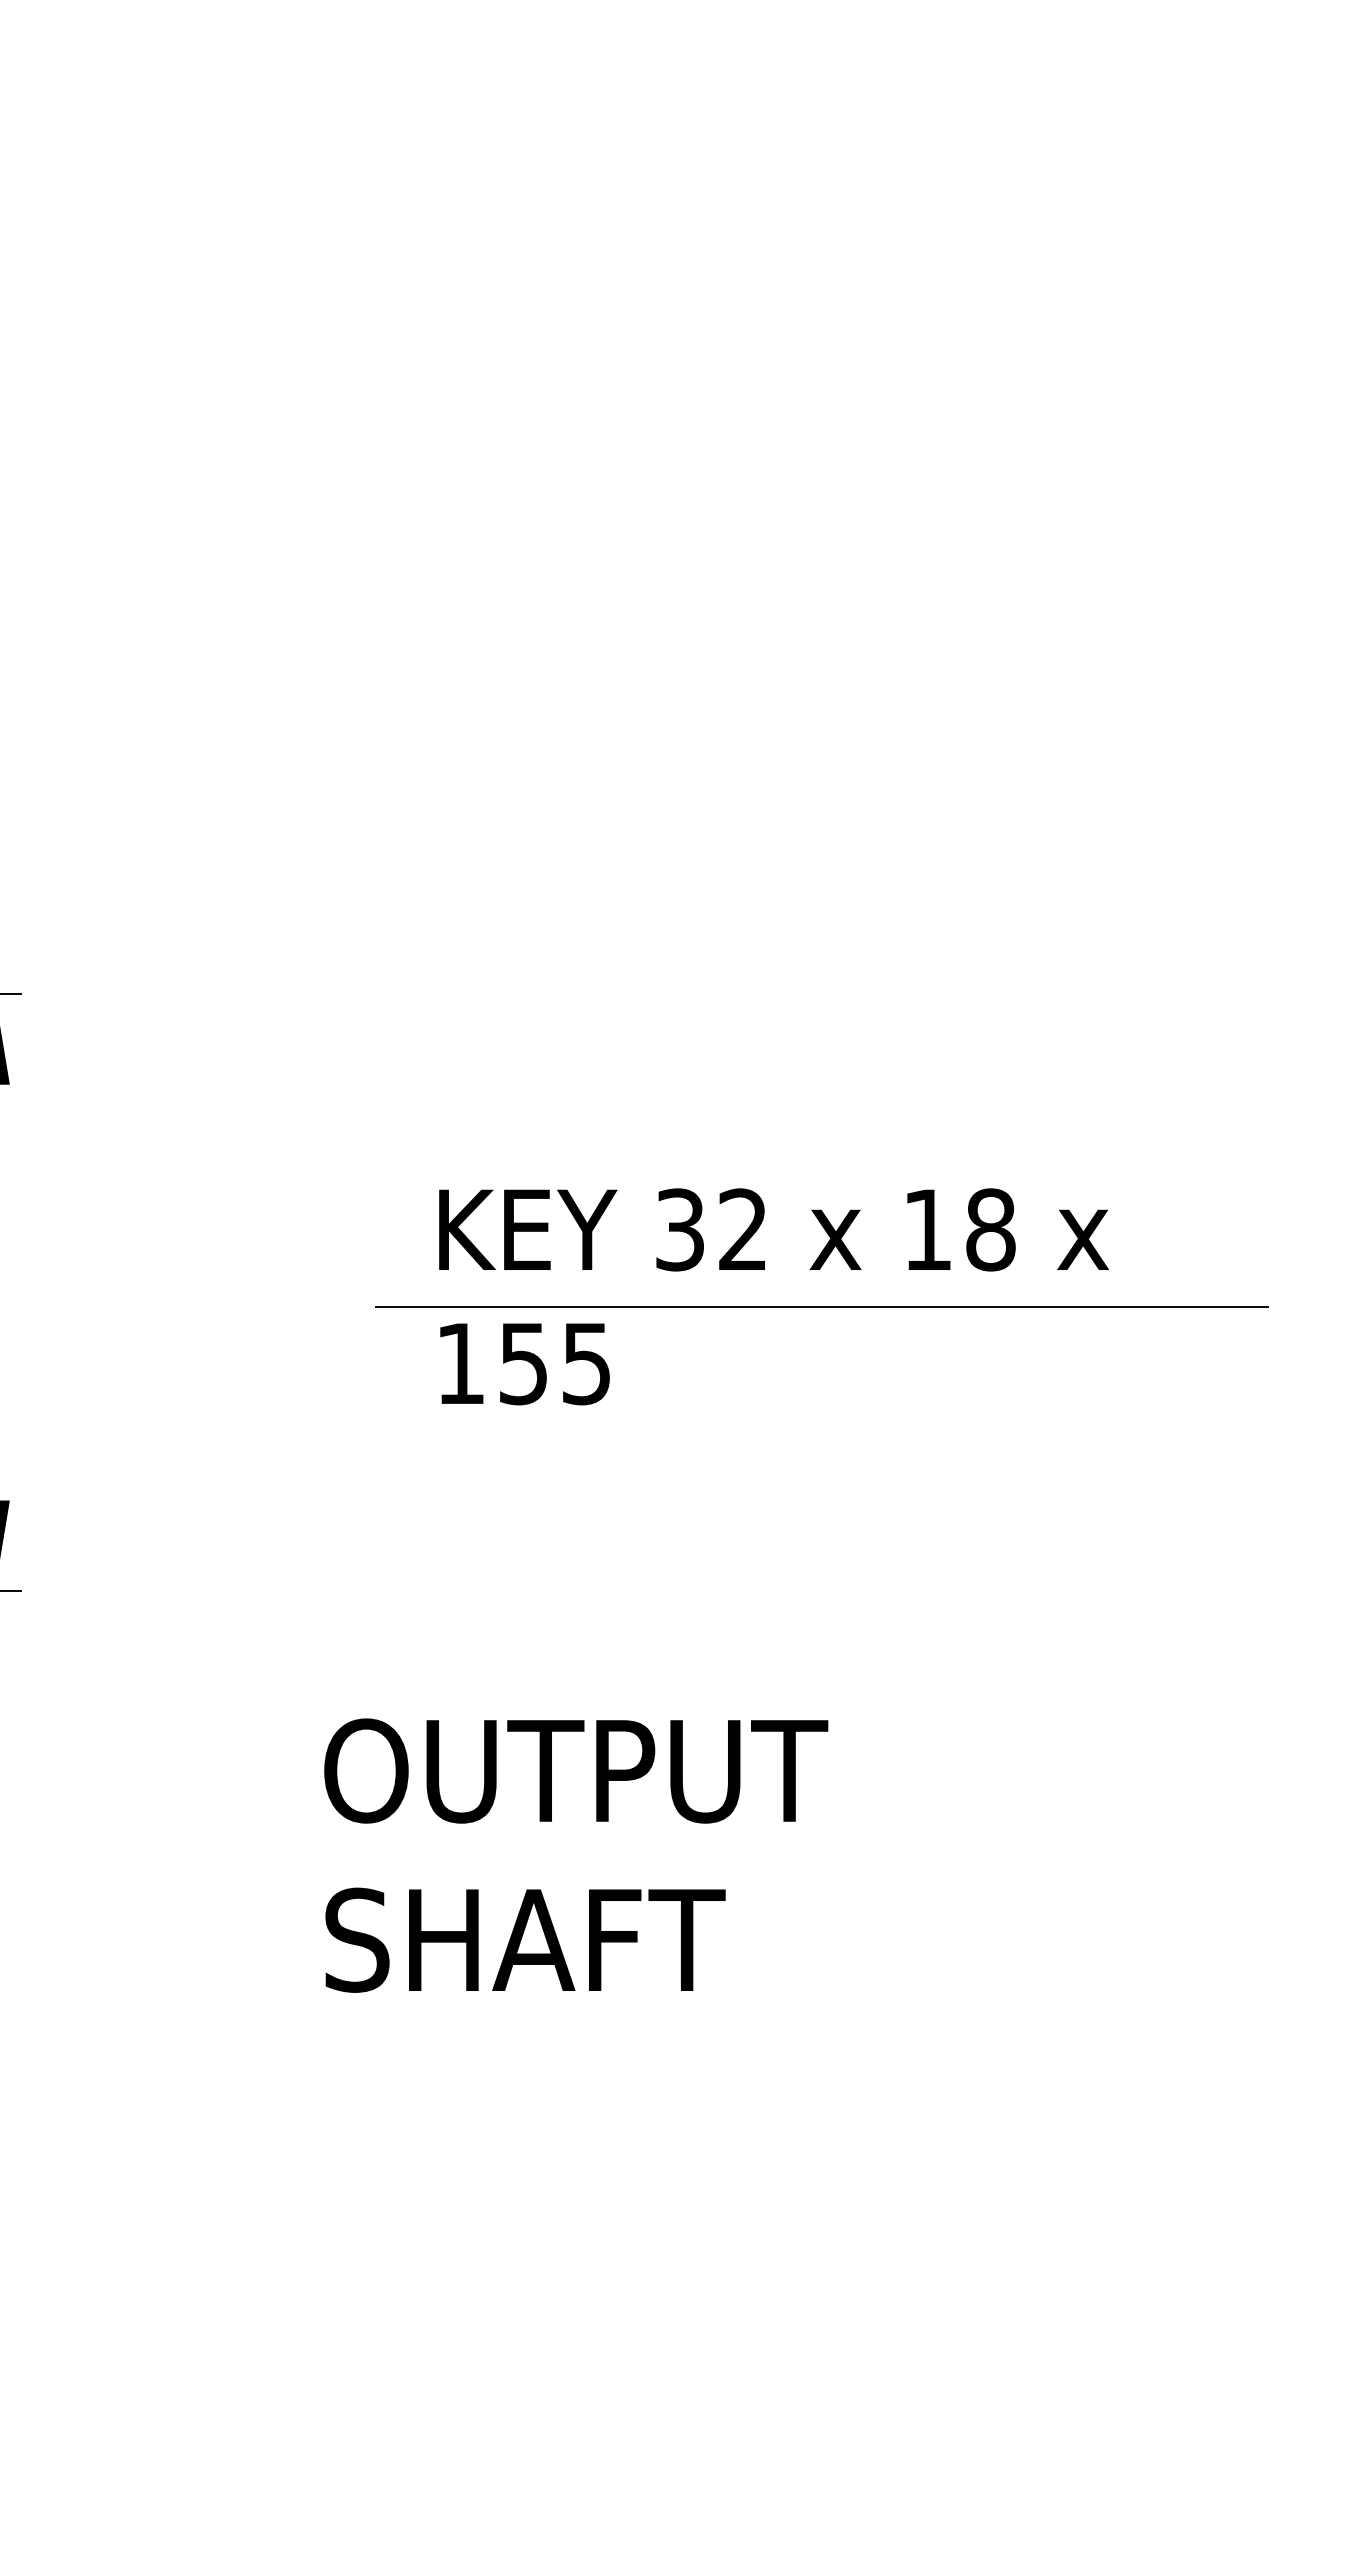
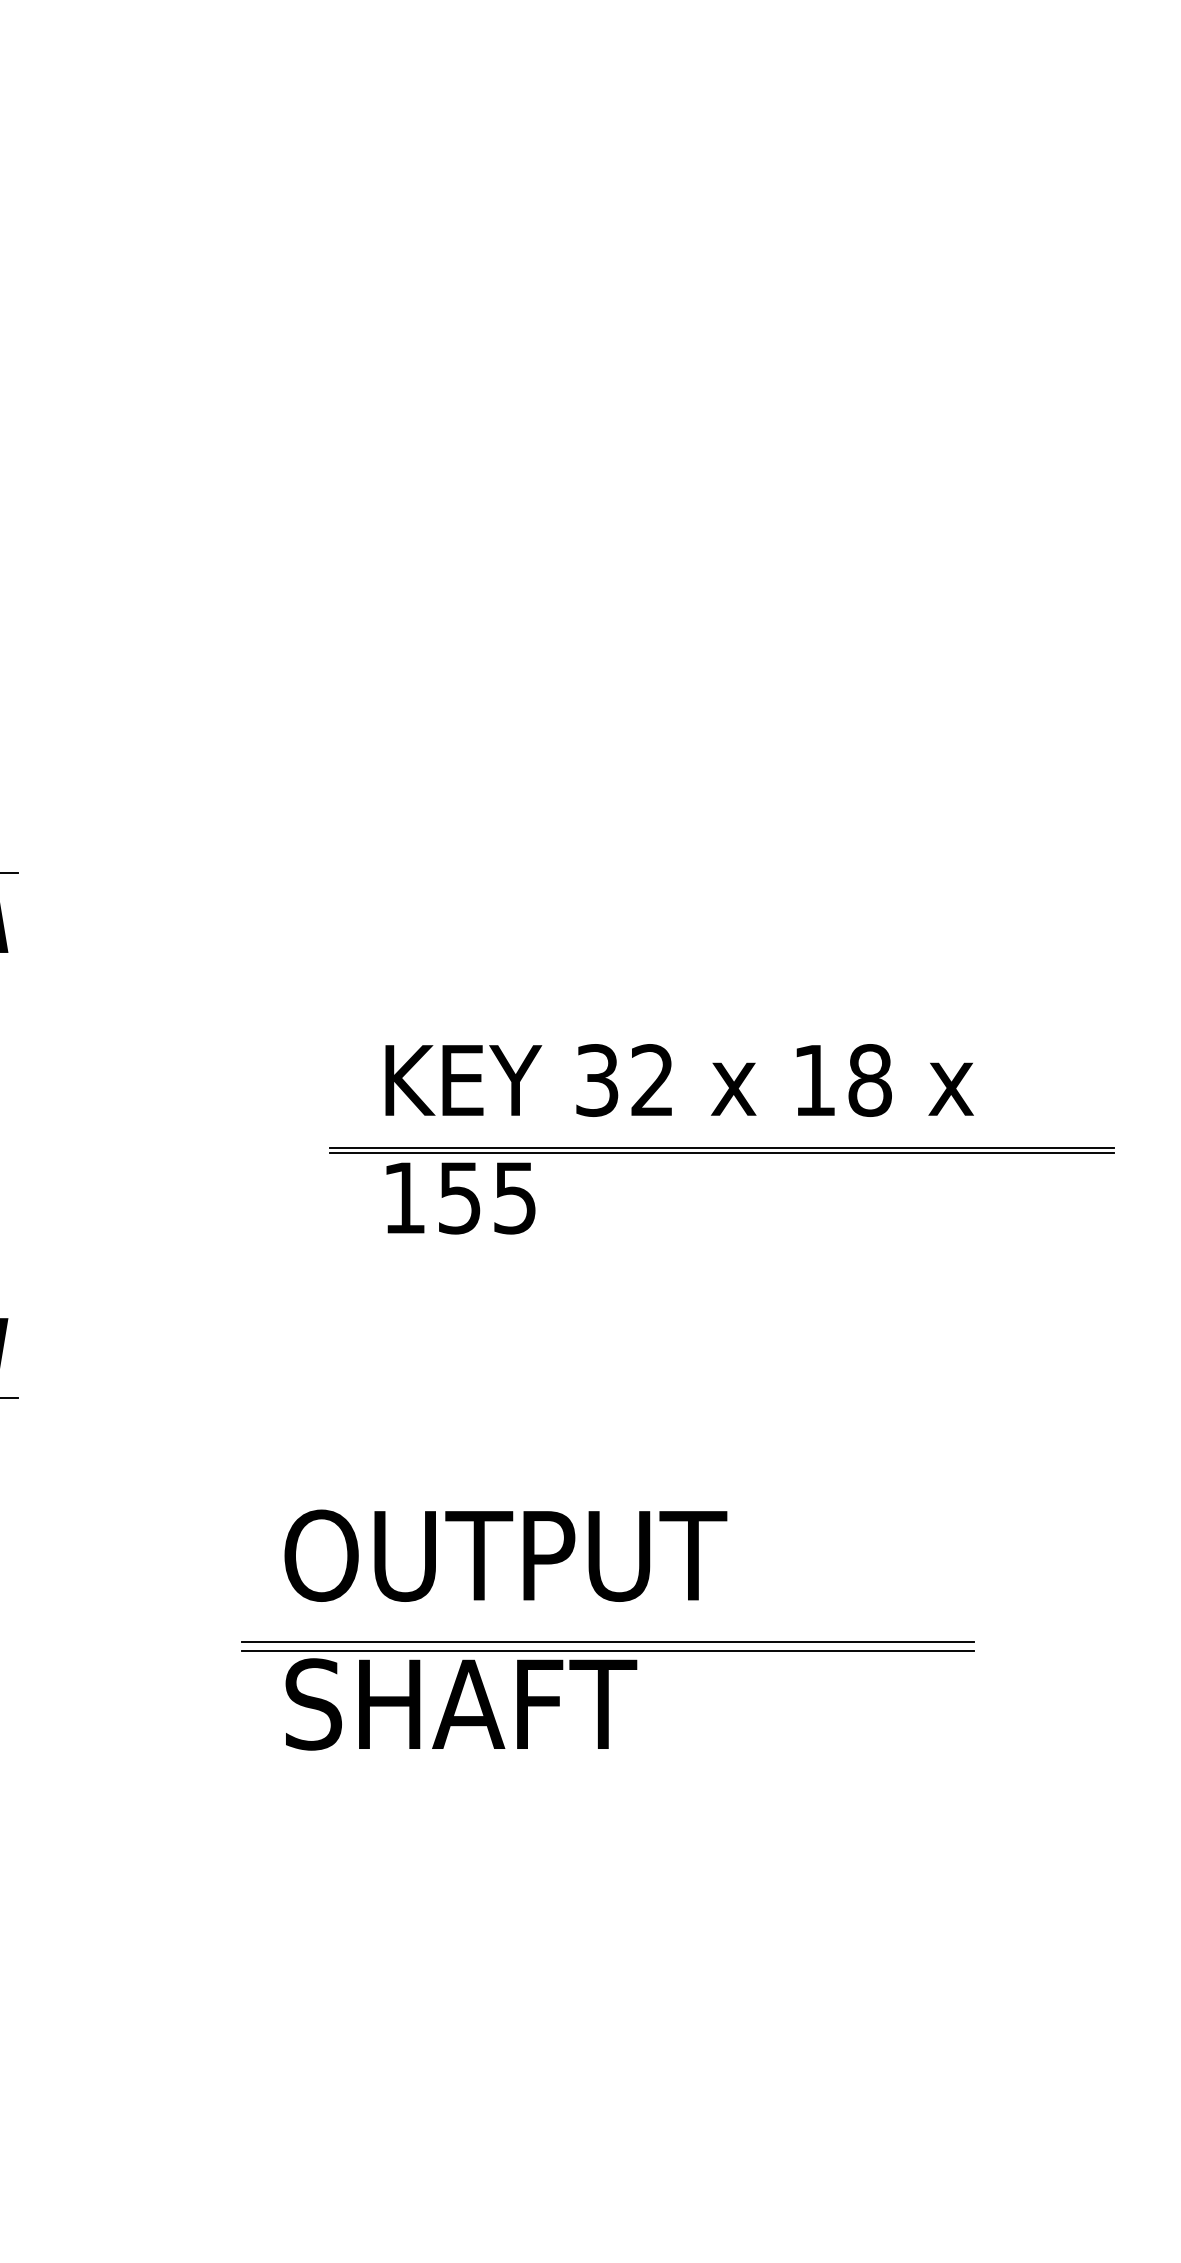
line: (821, 1312) -> (721, 1153), added
line: (691, 1868) -> (607, 1641), added
line: (691, 1879) -> (607, 1651), added

